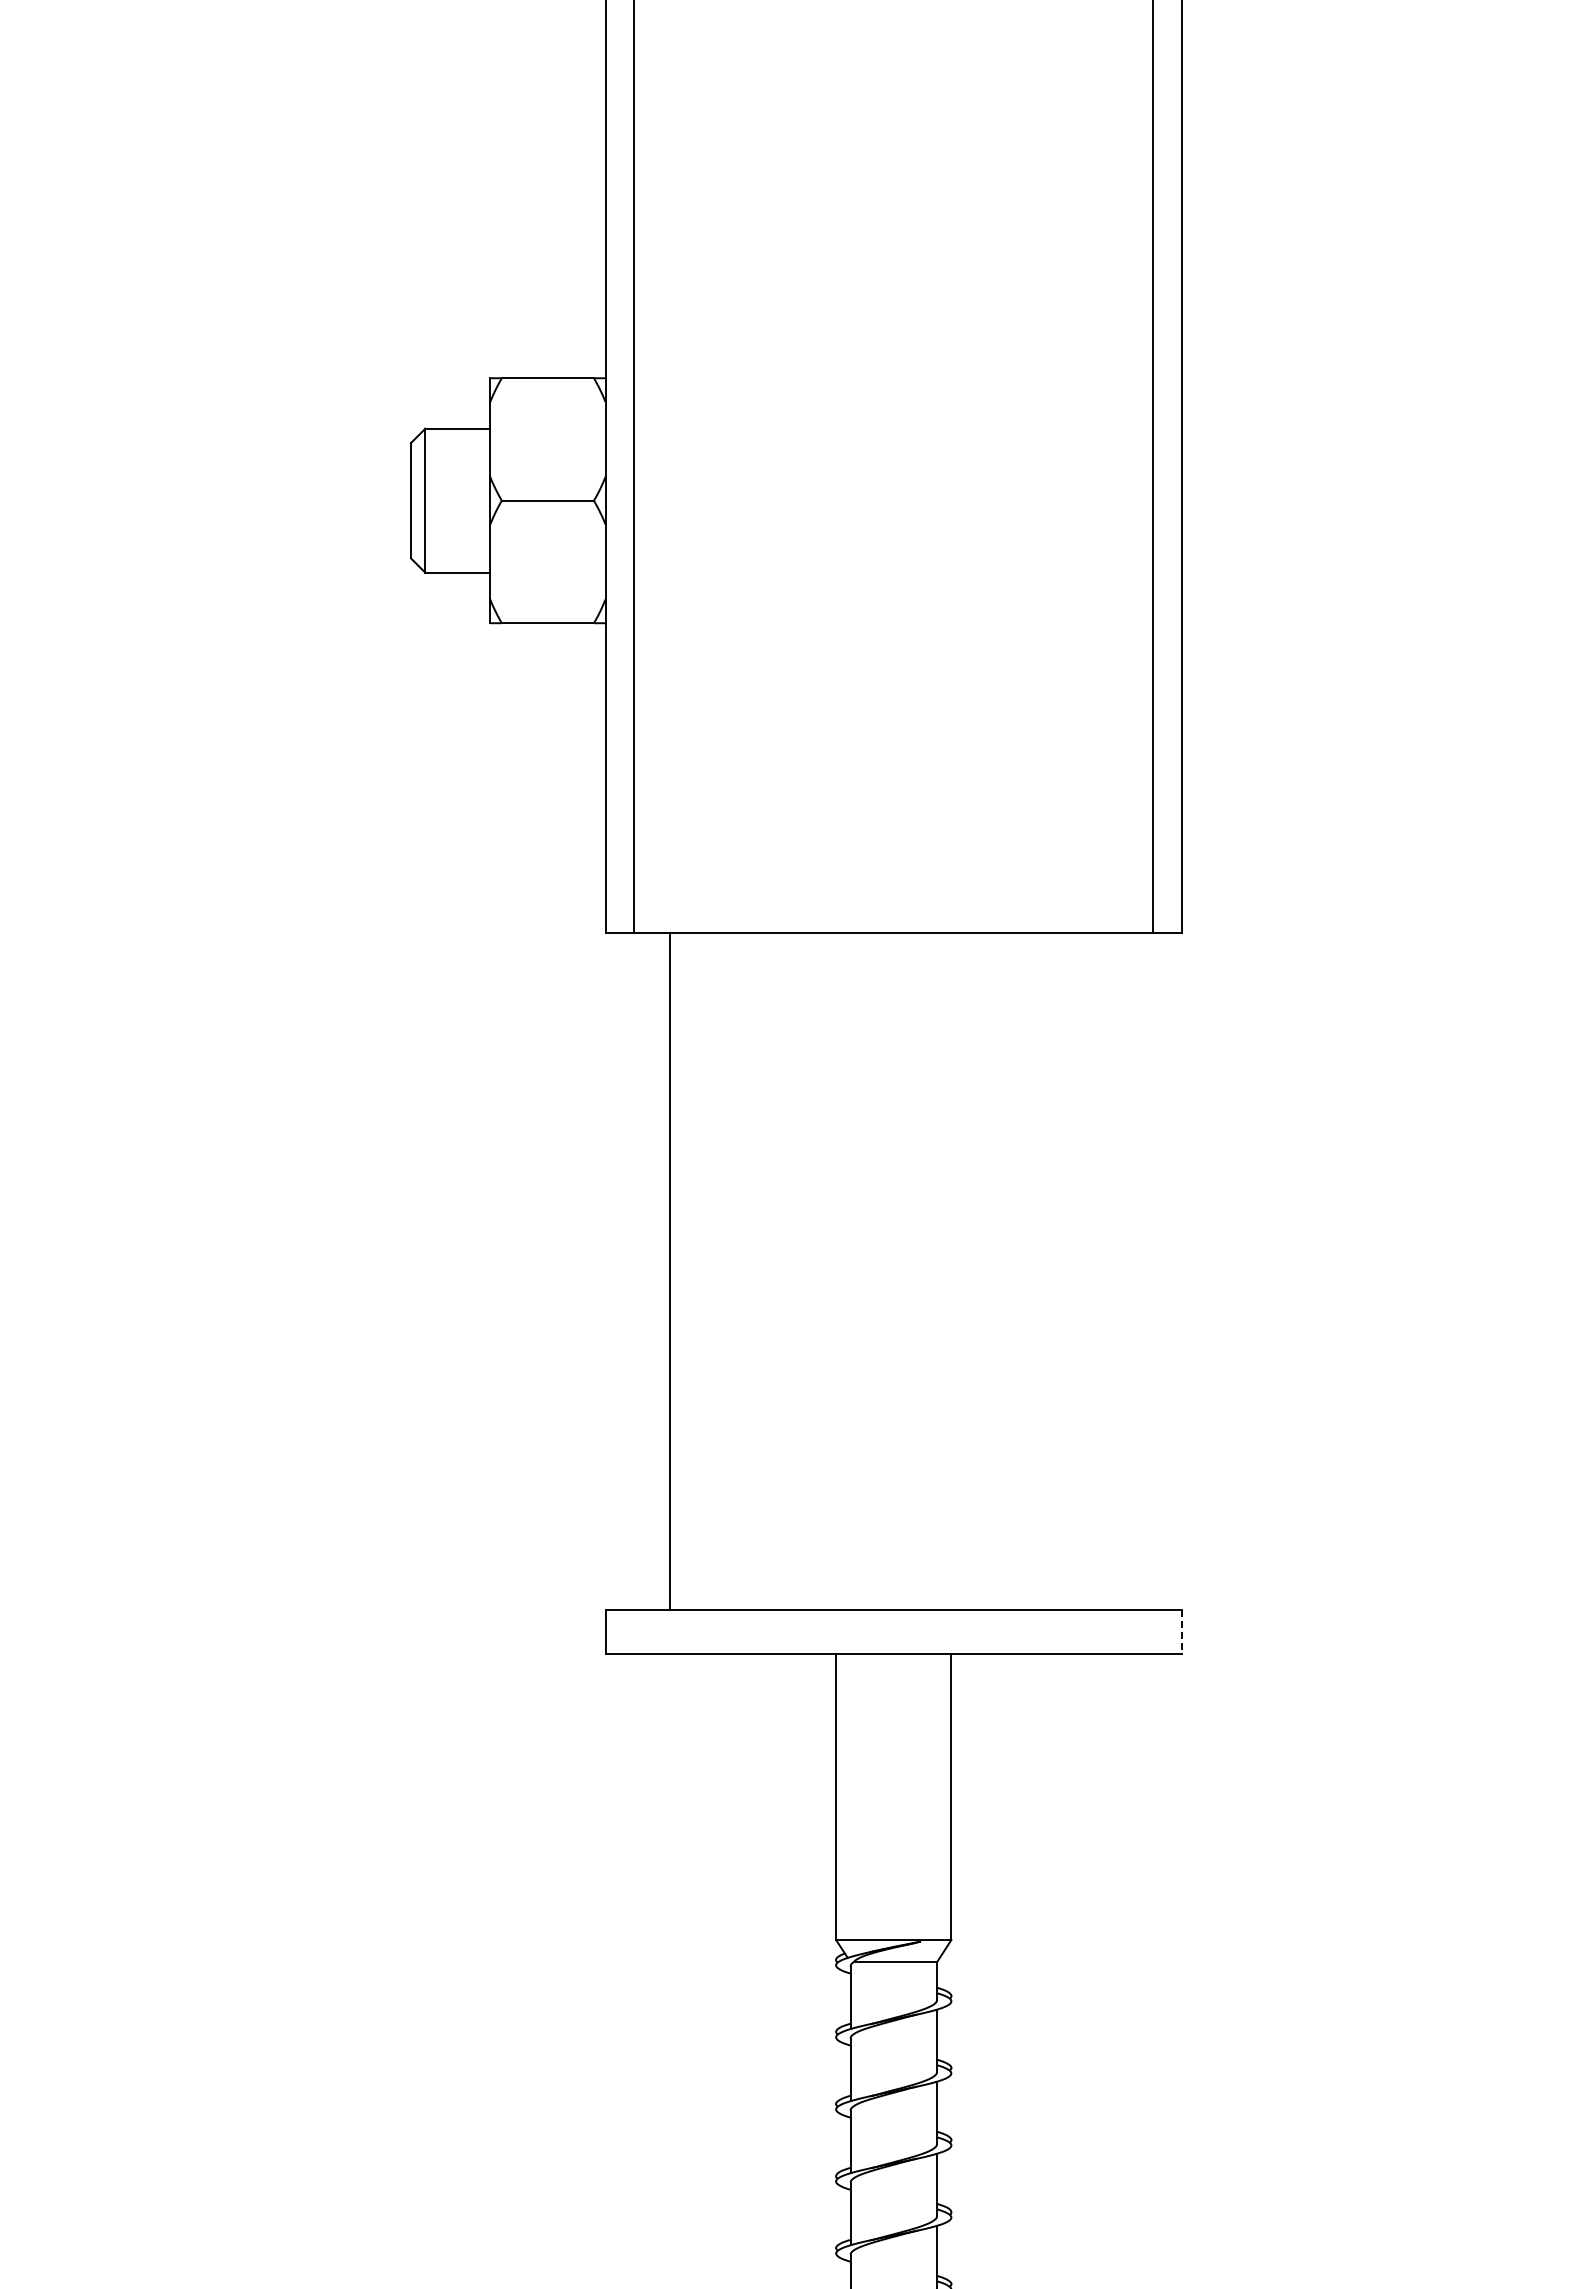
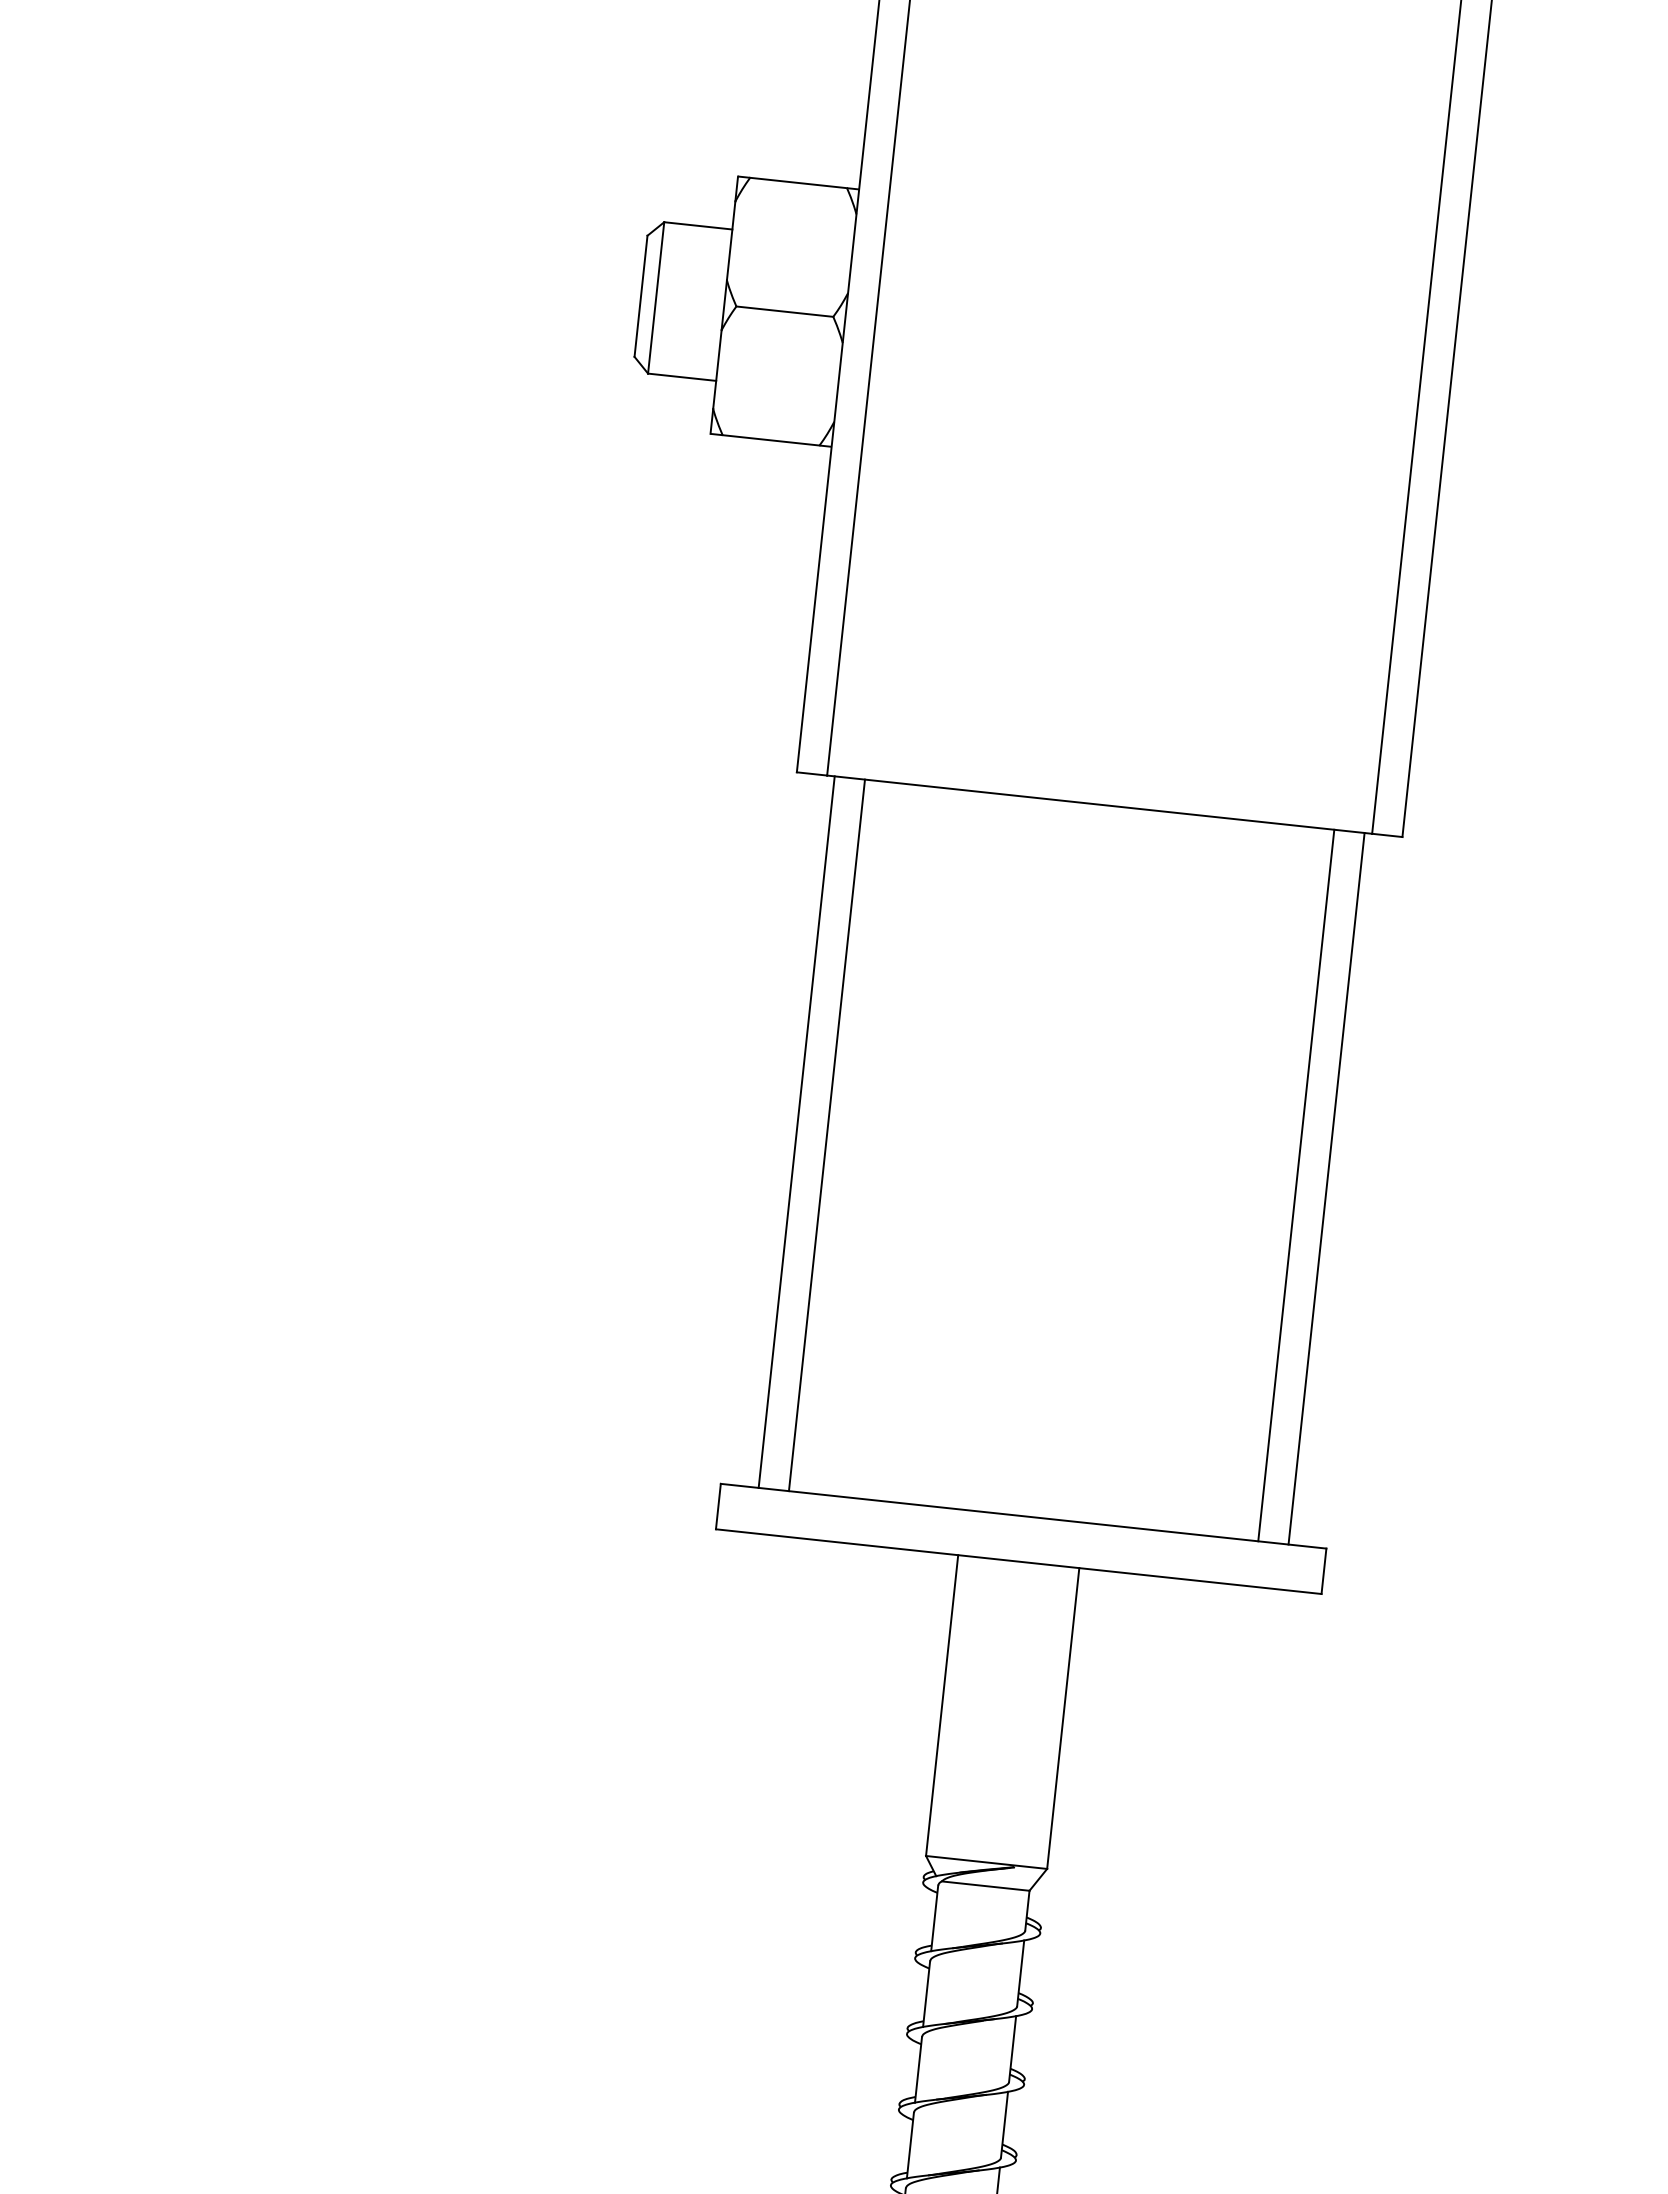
line: (641, 1271) -> (796, 1131), added
line: (1117, 1271) -> (1296, 1185), added
line: (1145, 1271) -> (1326, 1188), added
line: (1182, 1632) -> (1324, 1571), dashed -> solid

